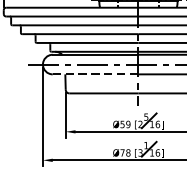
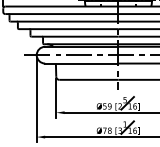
line: (95, 74) -> (81, 63), dashed -> solid

